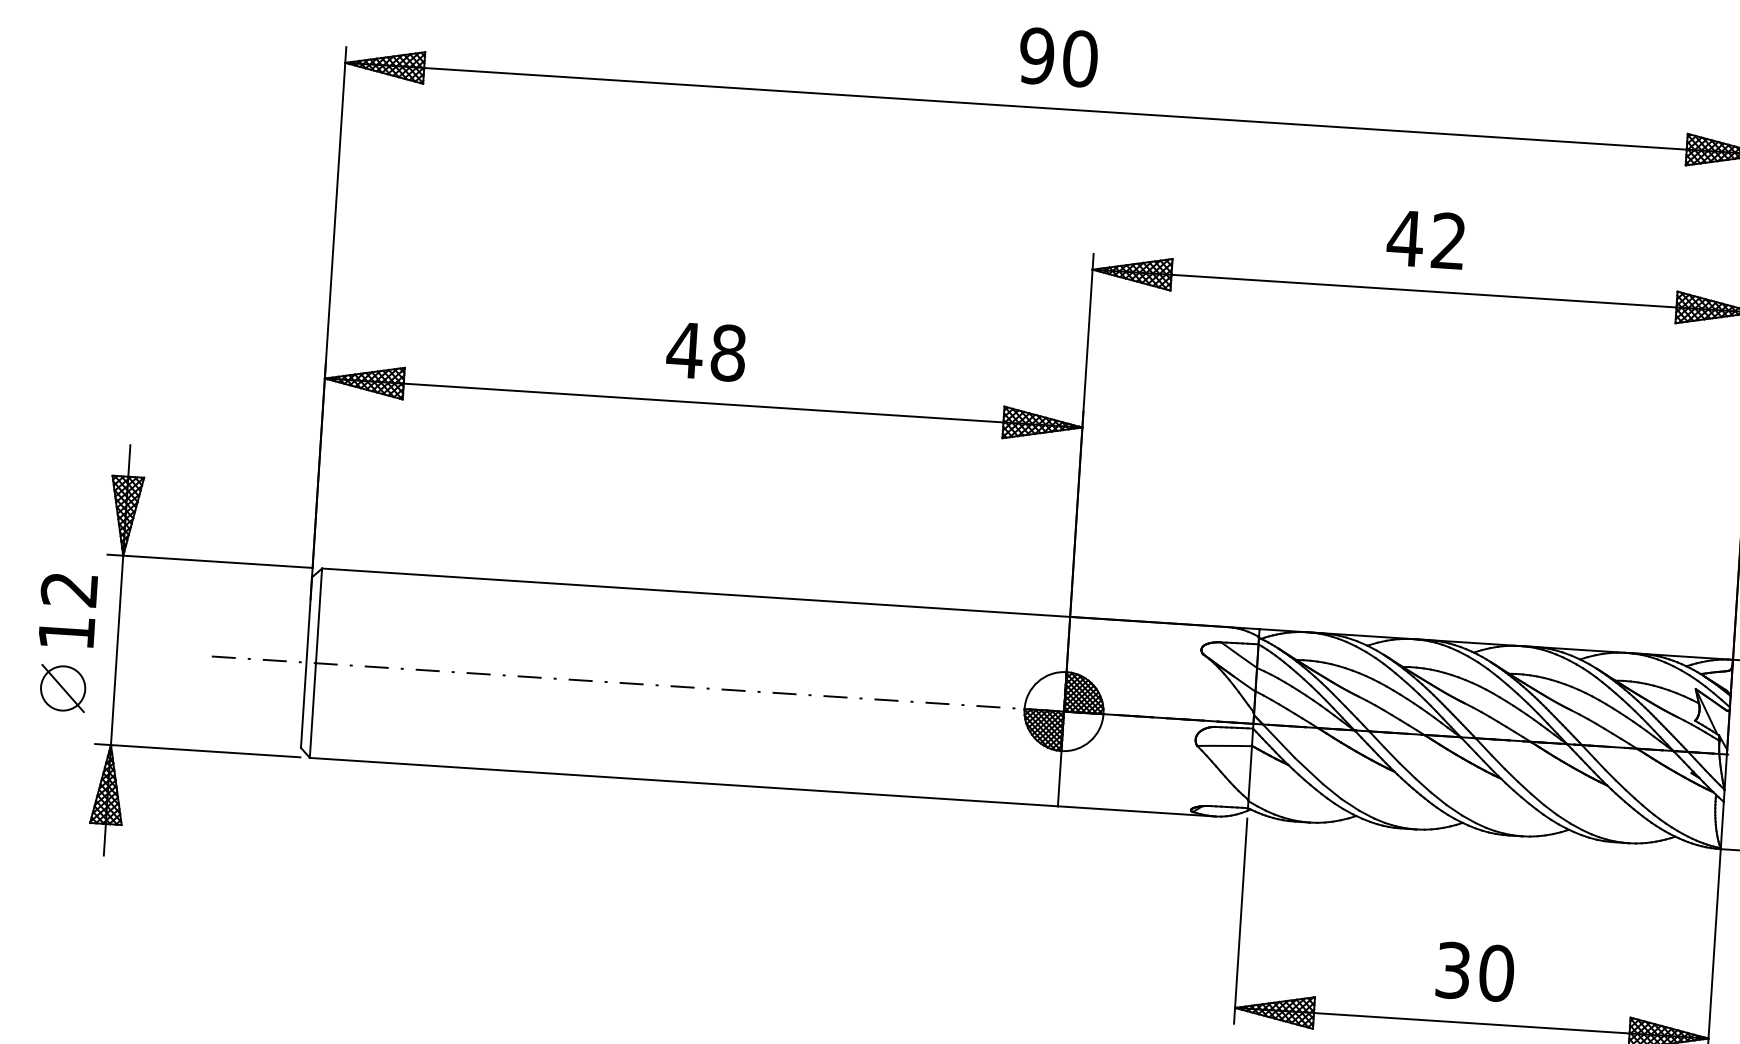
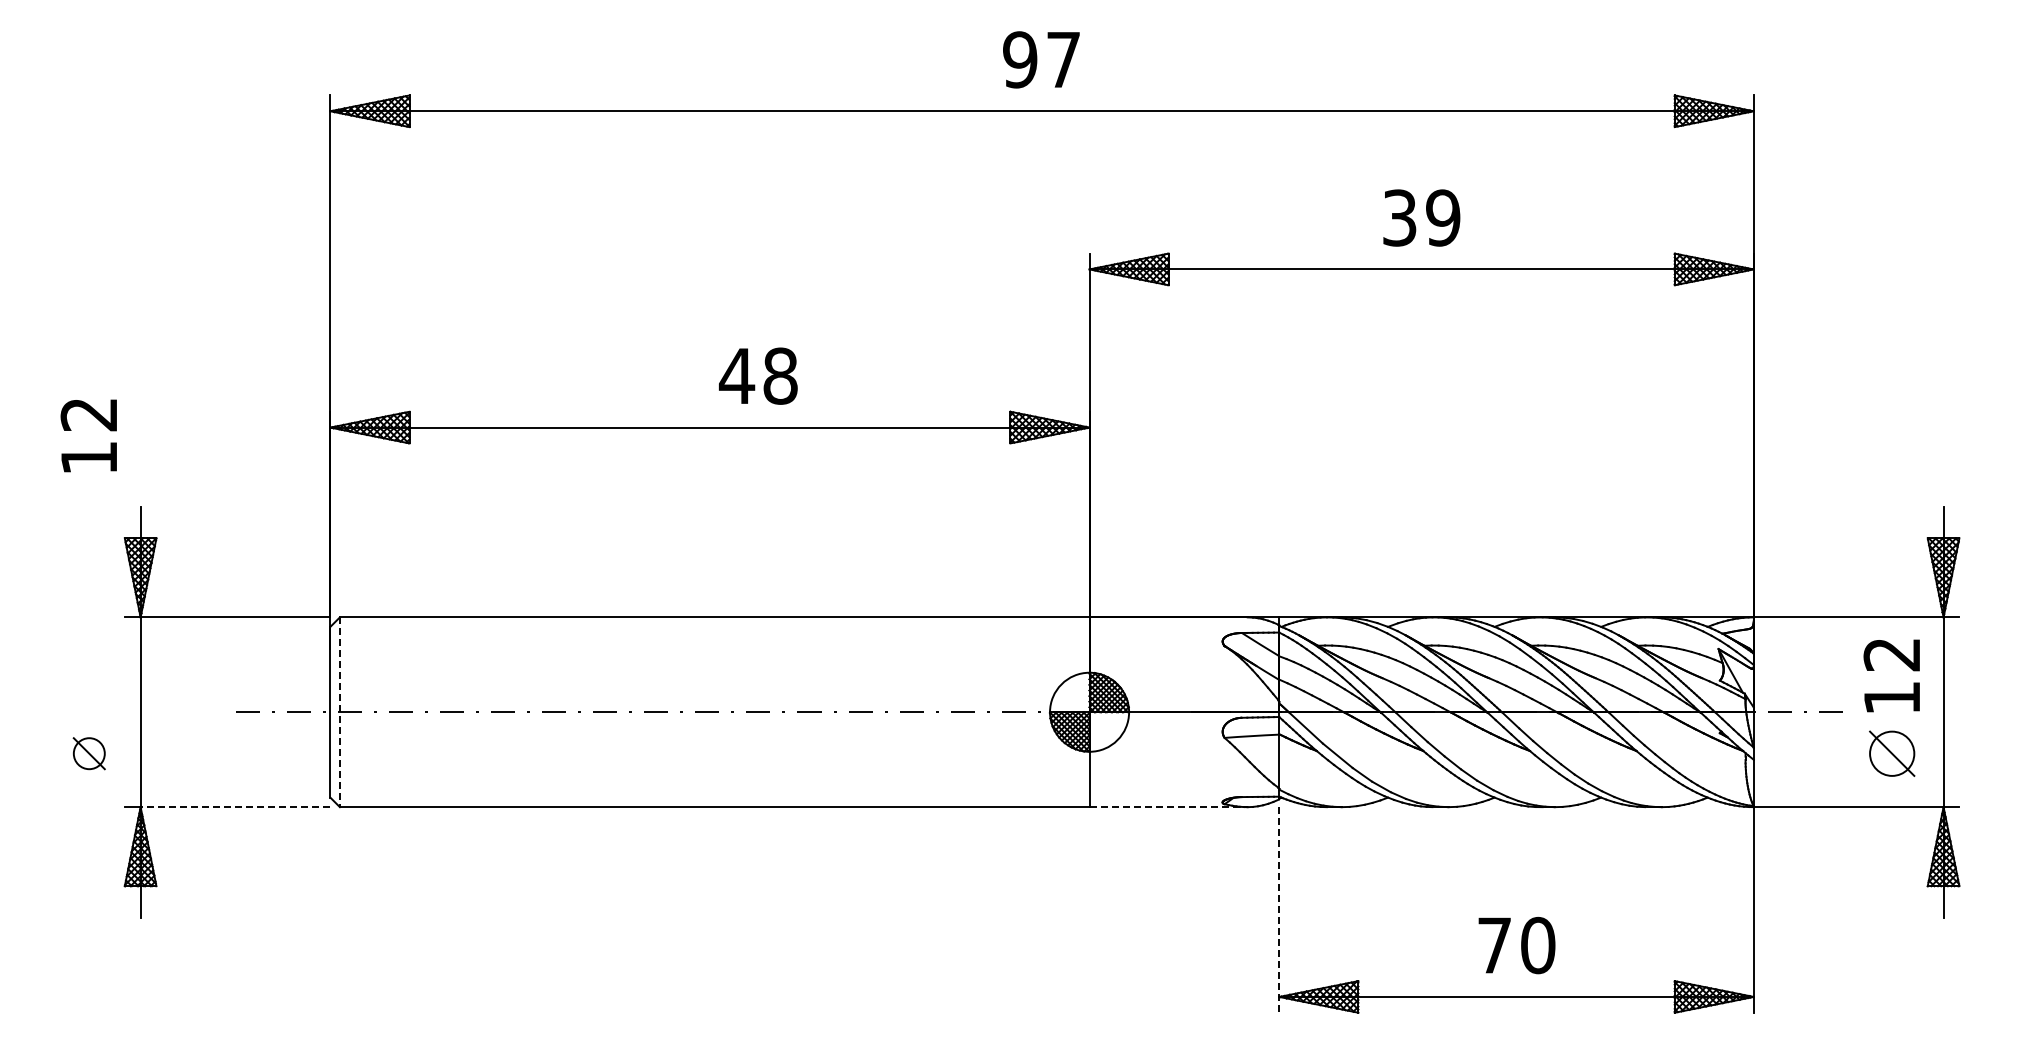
text: (1080, 58) -> (1063, 59), 90 -> 97
text: (1426, 239) -> (1420, 217), 42 -> 39
text: (706, 351) -> (758, 375), moved
text: (67, 610) -> (88, 435), moved
line: (315, 663) -> (339, 712), solid -> dashed
part: (63, 688) -> (89, 753), size x0.7
line: (205, 751) -> (235, 807), solid -> dashed
line: (1136, 811) -> (1168, 807), solid -> dashed
line: (1240, 920) -> (1279, 909), solid -> dashed
text: (1453, 970) -> (1494, 945), 30 -> 70

